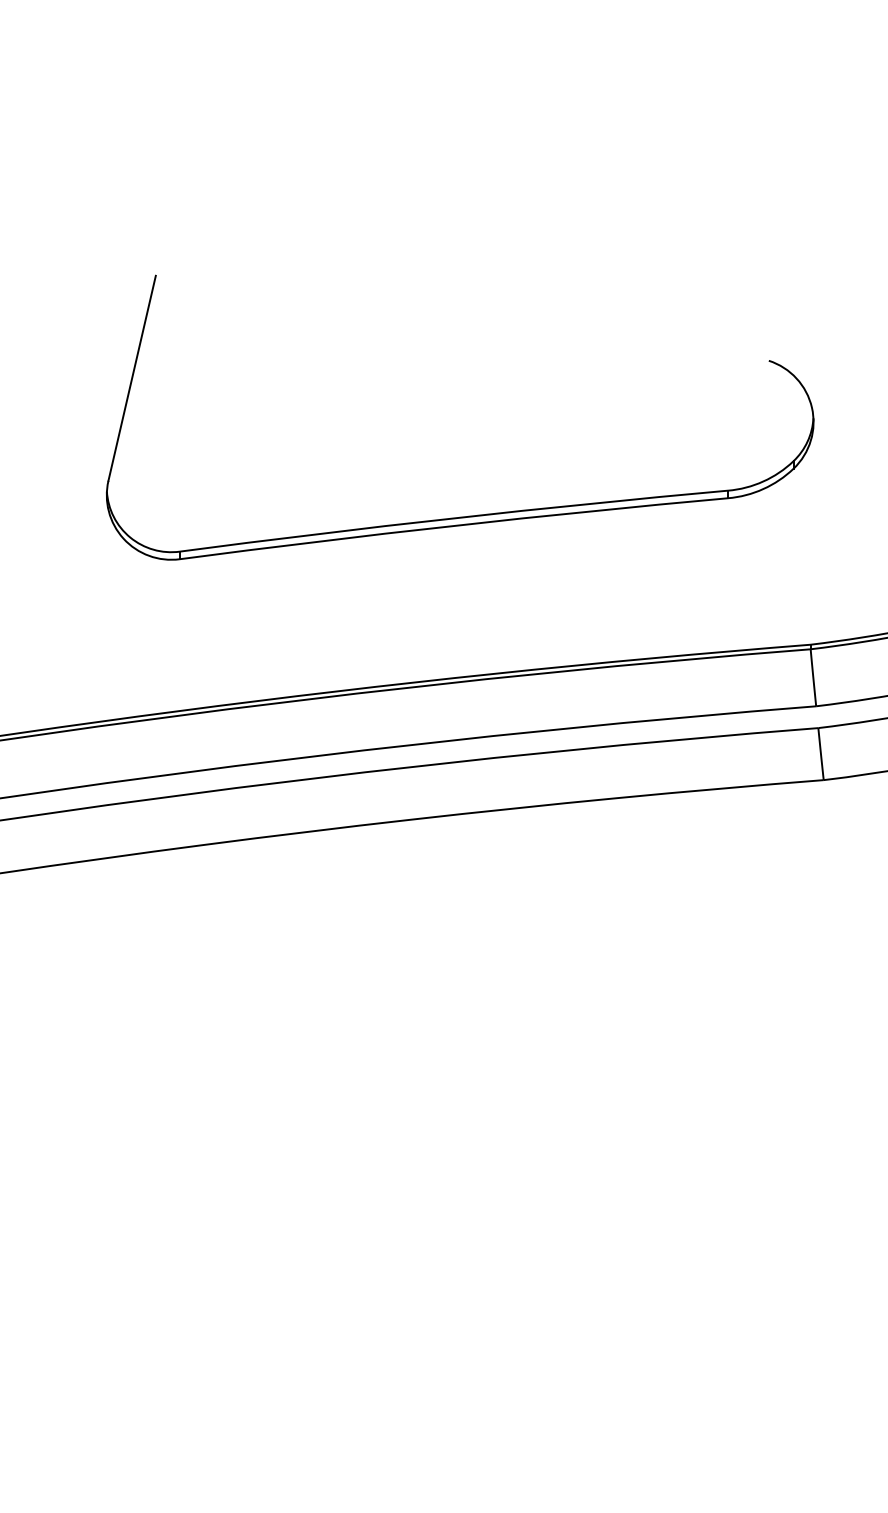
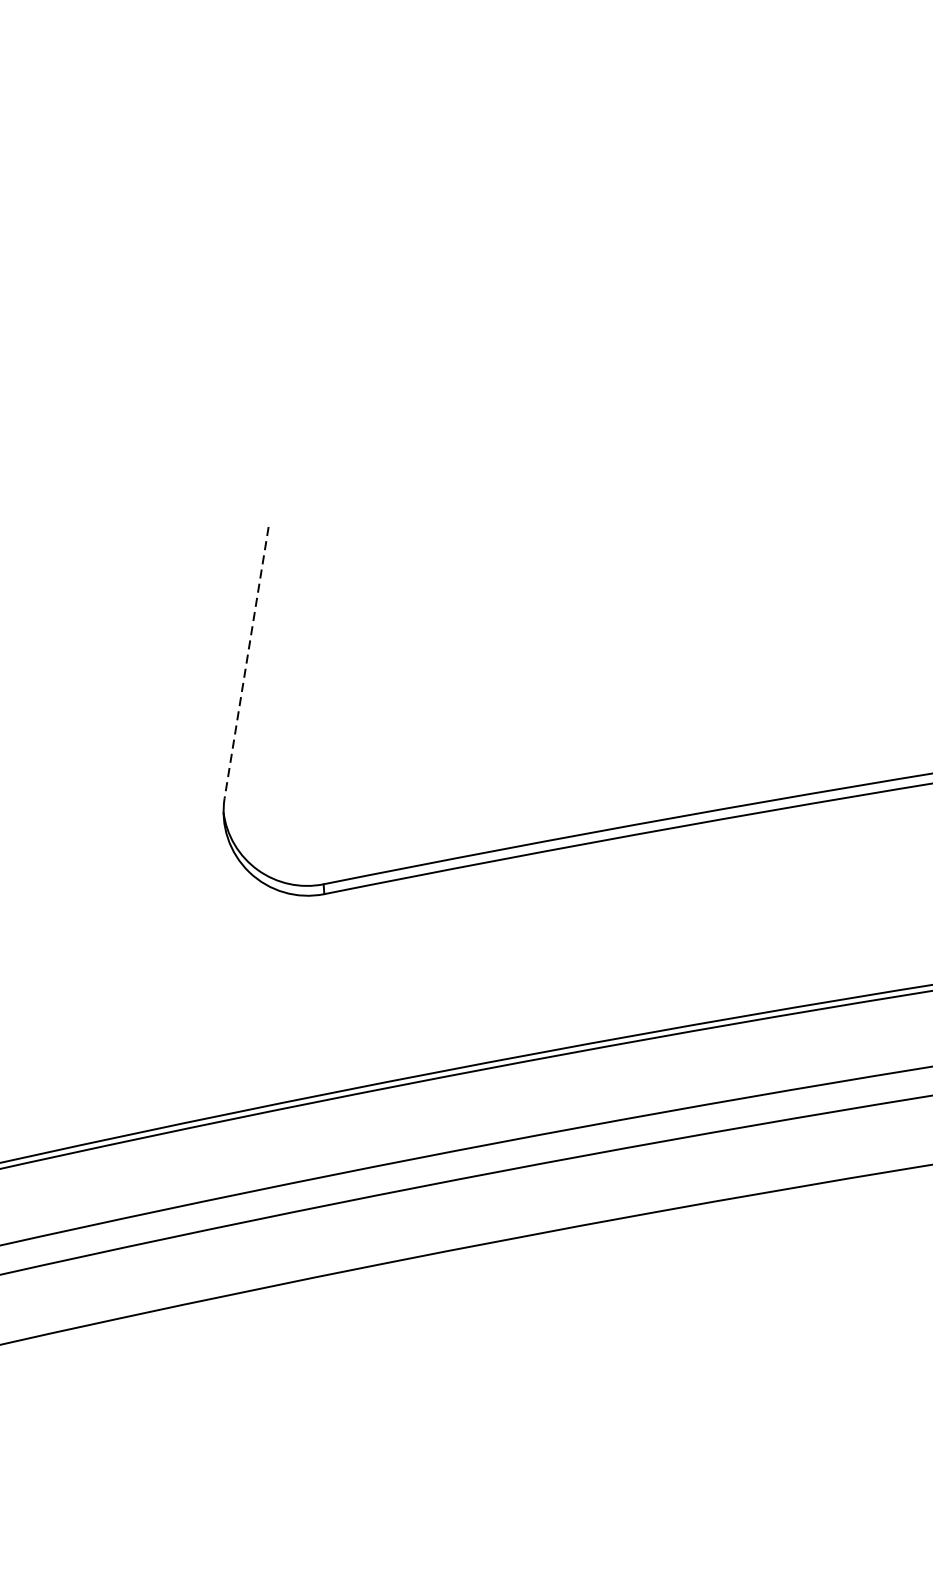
line: (132, 378) -> (247, 662), solid -> dashed

